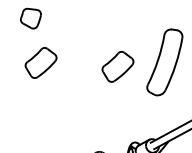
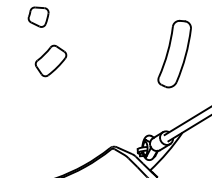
part: (117, 66) -> (127, 60), removed

